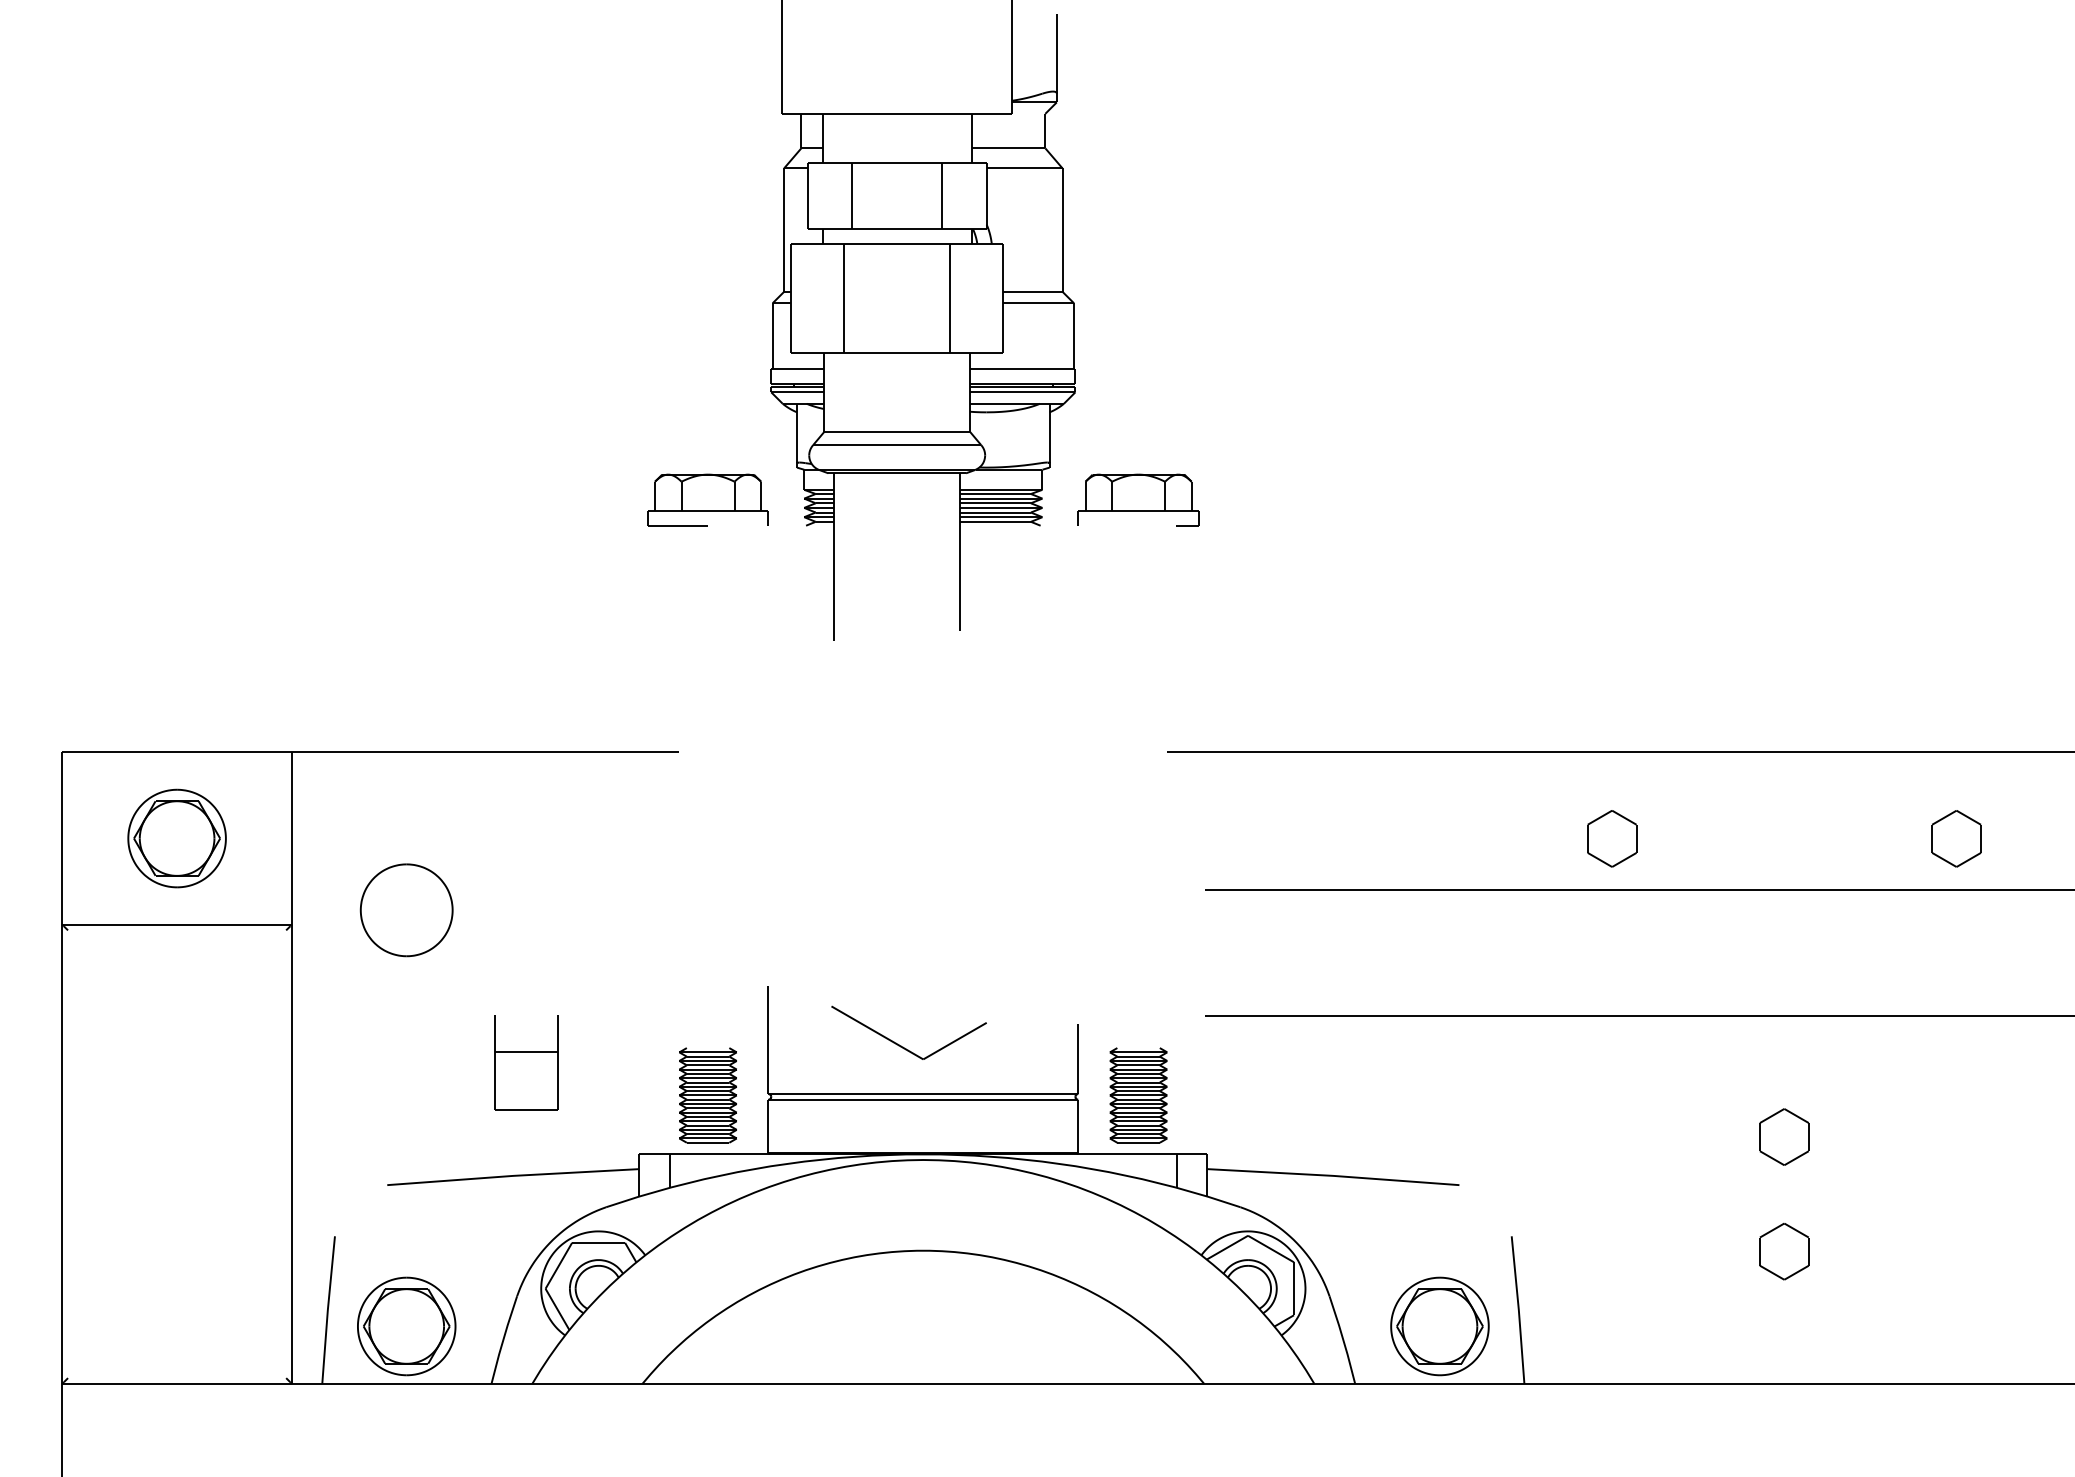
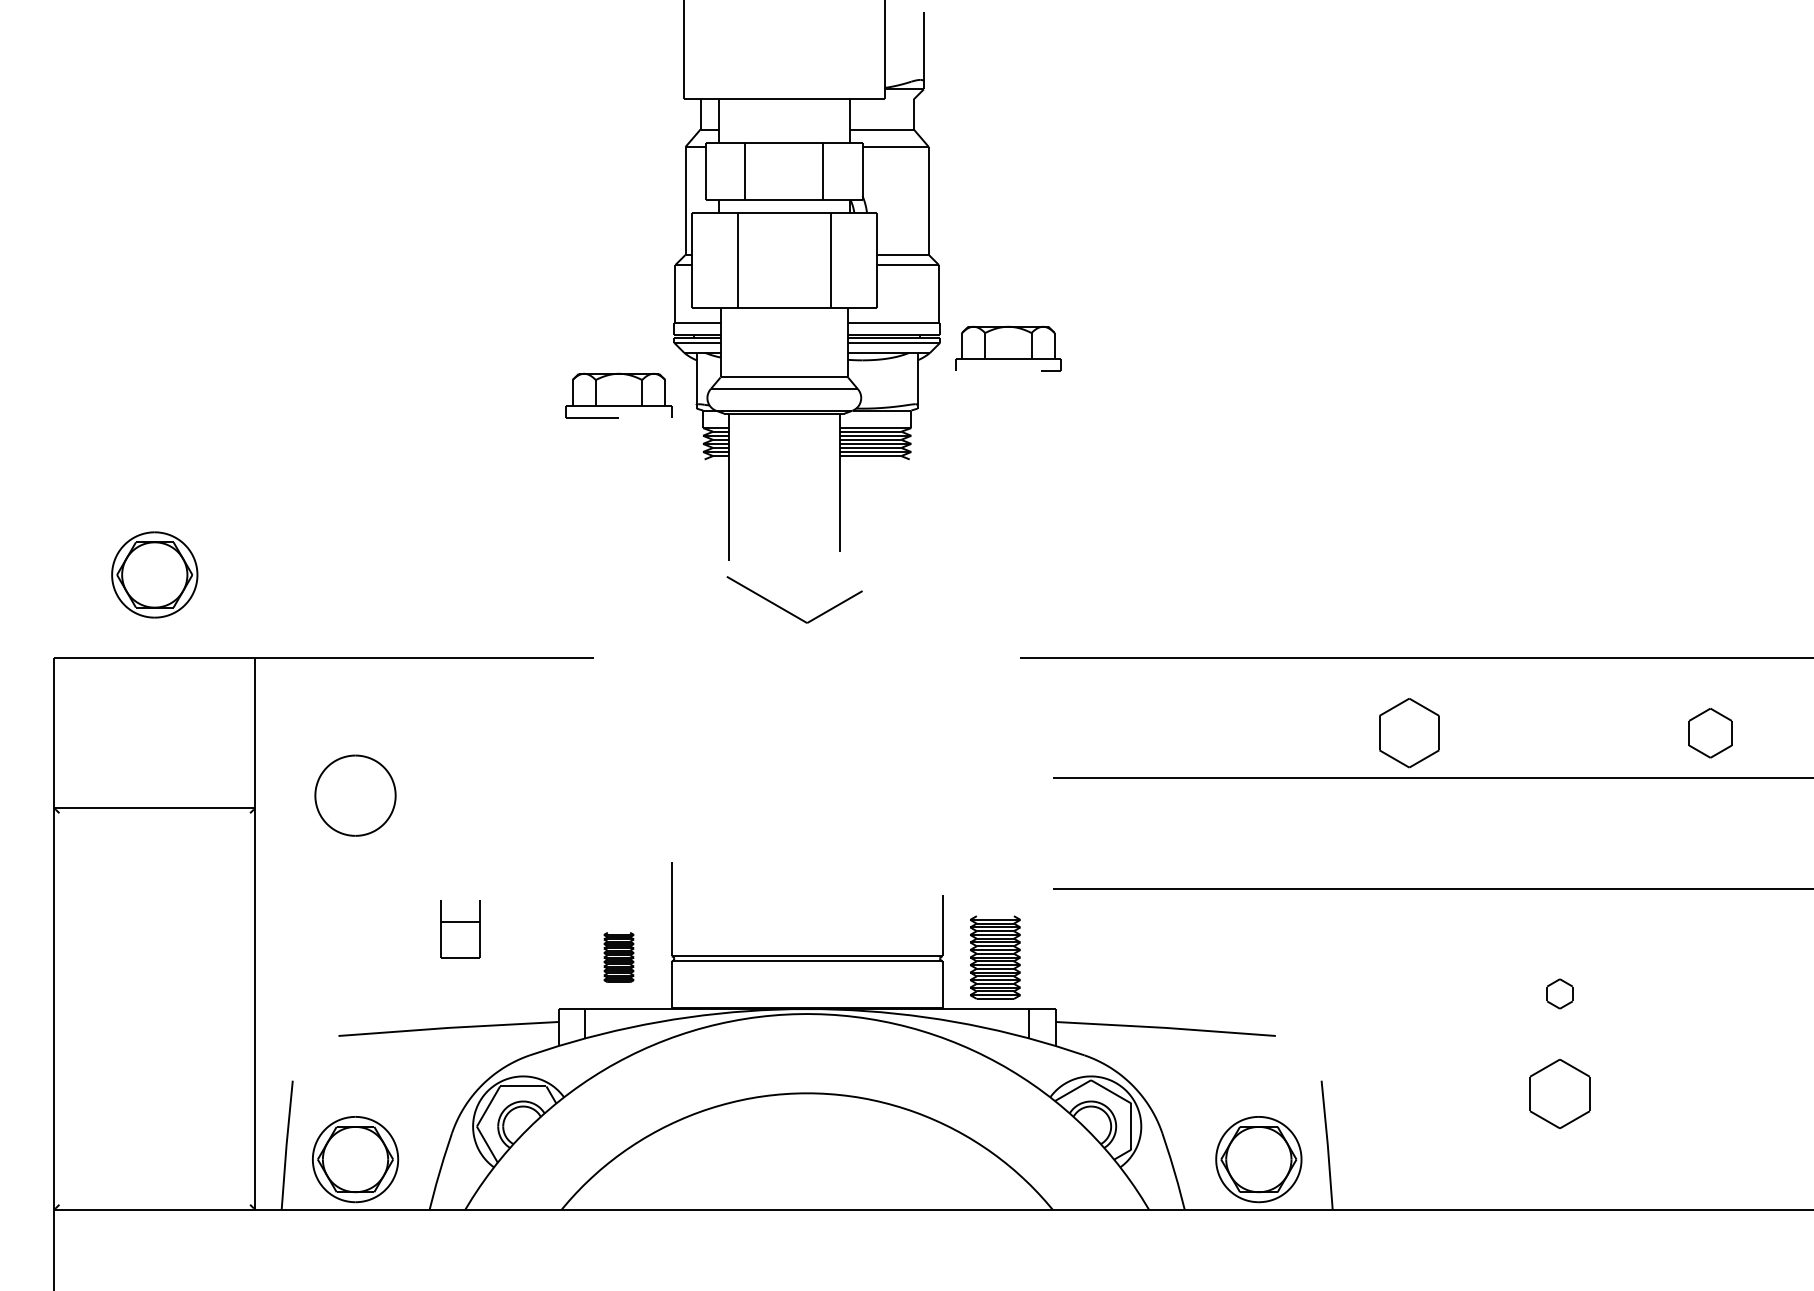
part: (707, 499) -> (618, 395), moved
part: (1138, 499) -> (1008, 348), moved
part: (176, 838) -> (154, 574), moved
part: (1612, 839) -> (1409, 733), size x1.4
part: (903, 1046) -> (789, 611), moved
part: (526, 1062) -> (460, 928), size x0.7
part: (707, 1095) -> (618, 957), size x0.6
part: (1783, 1136) -> (1559, 993), size x0.6
part: (1783, 1252) -> (1559, 1094), size x1.4

